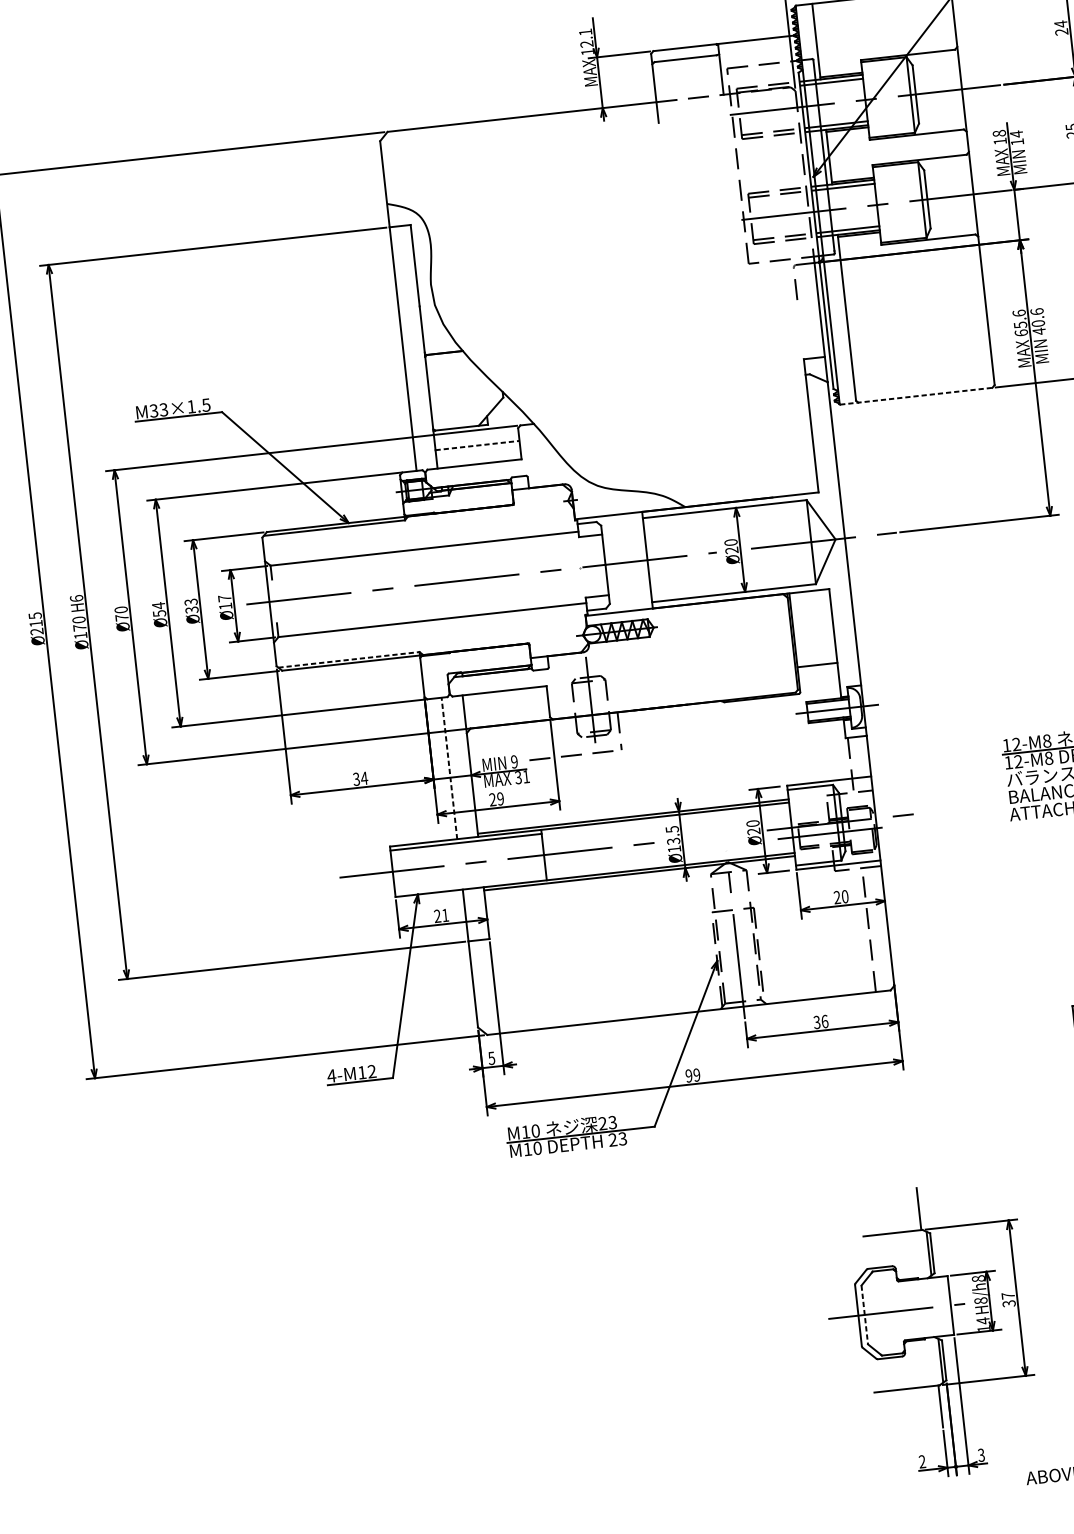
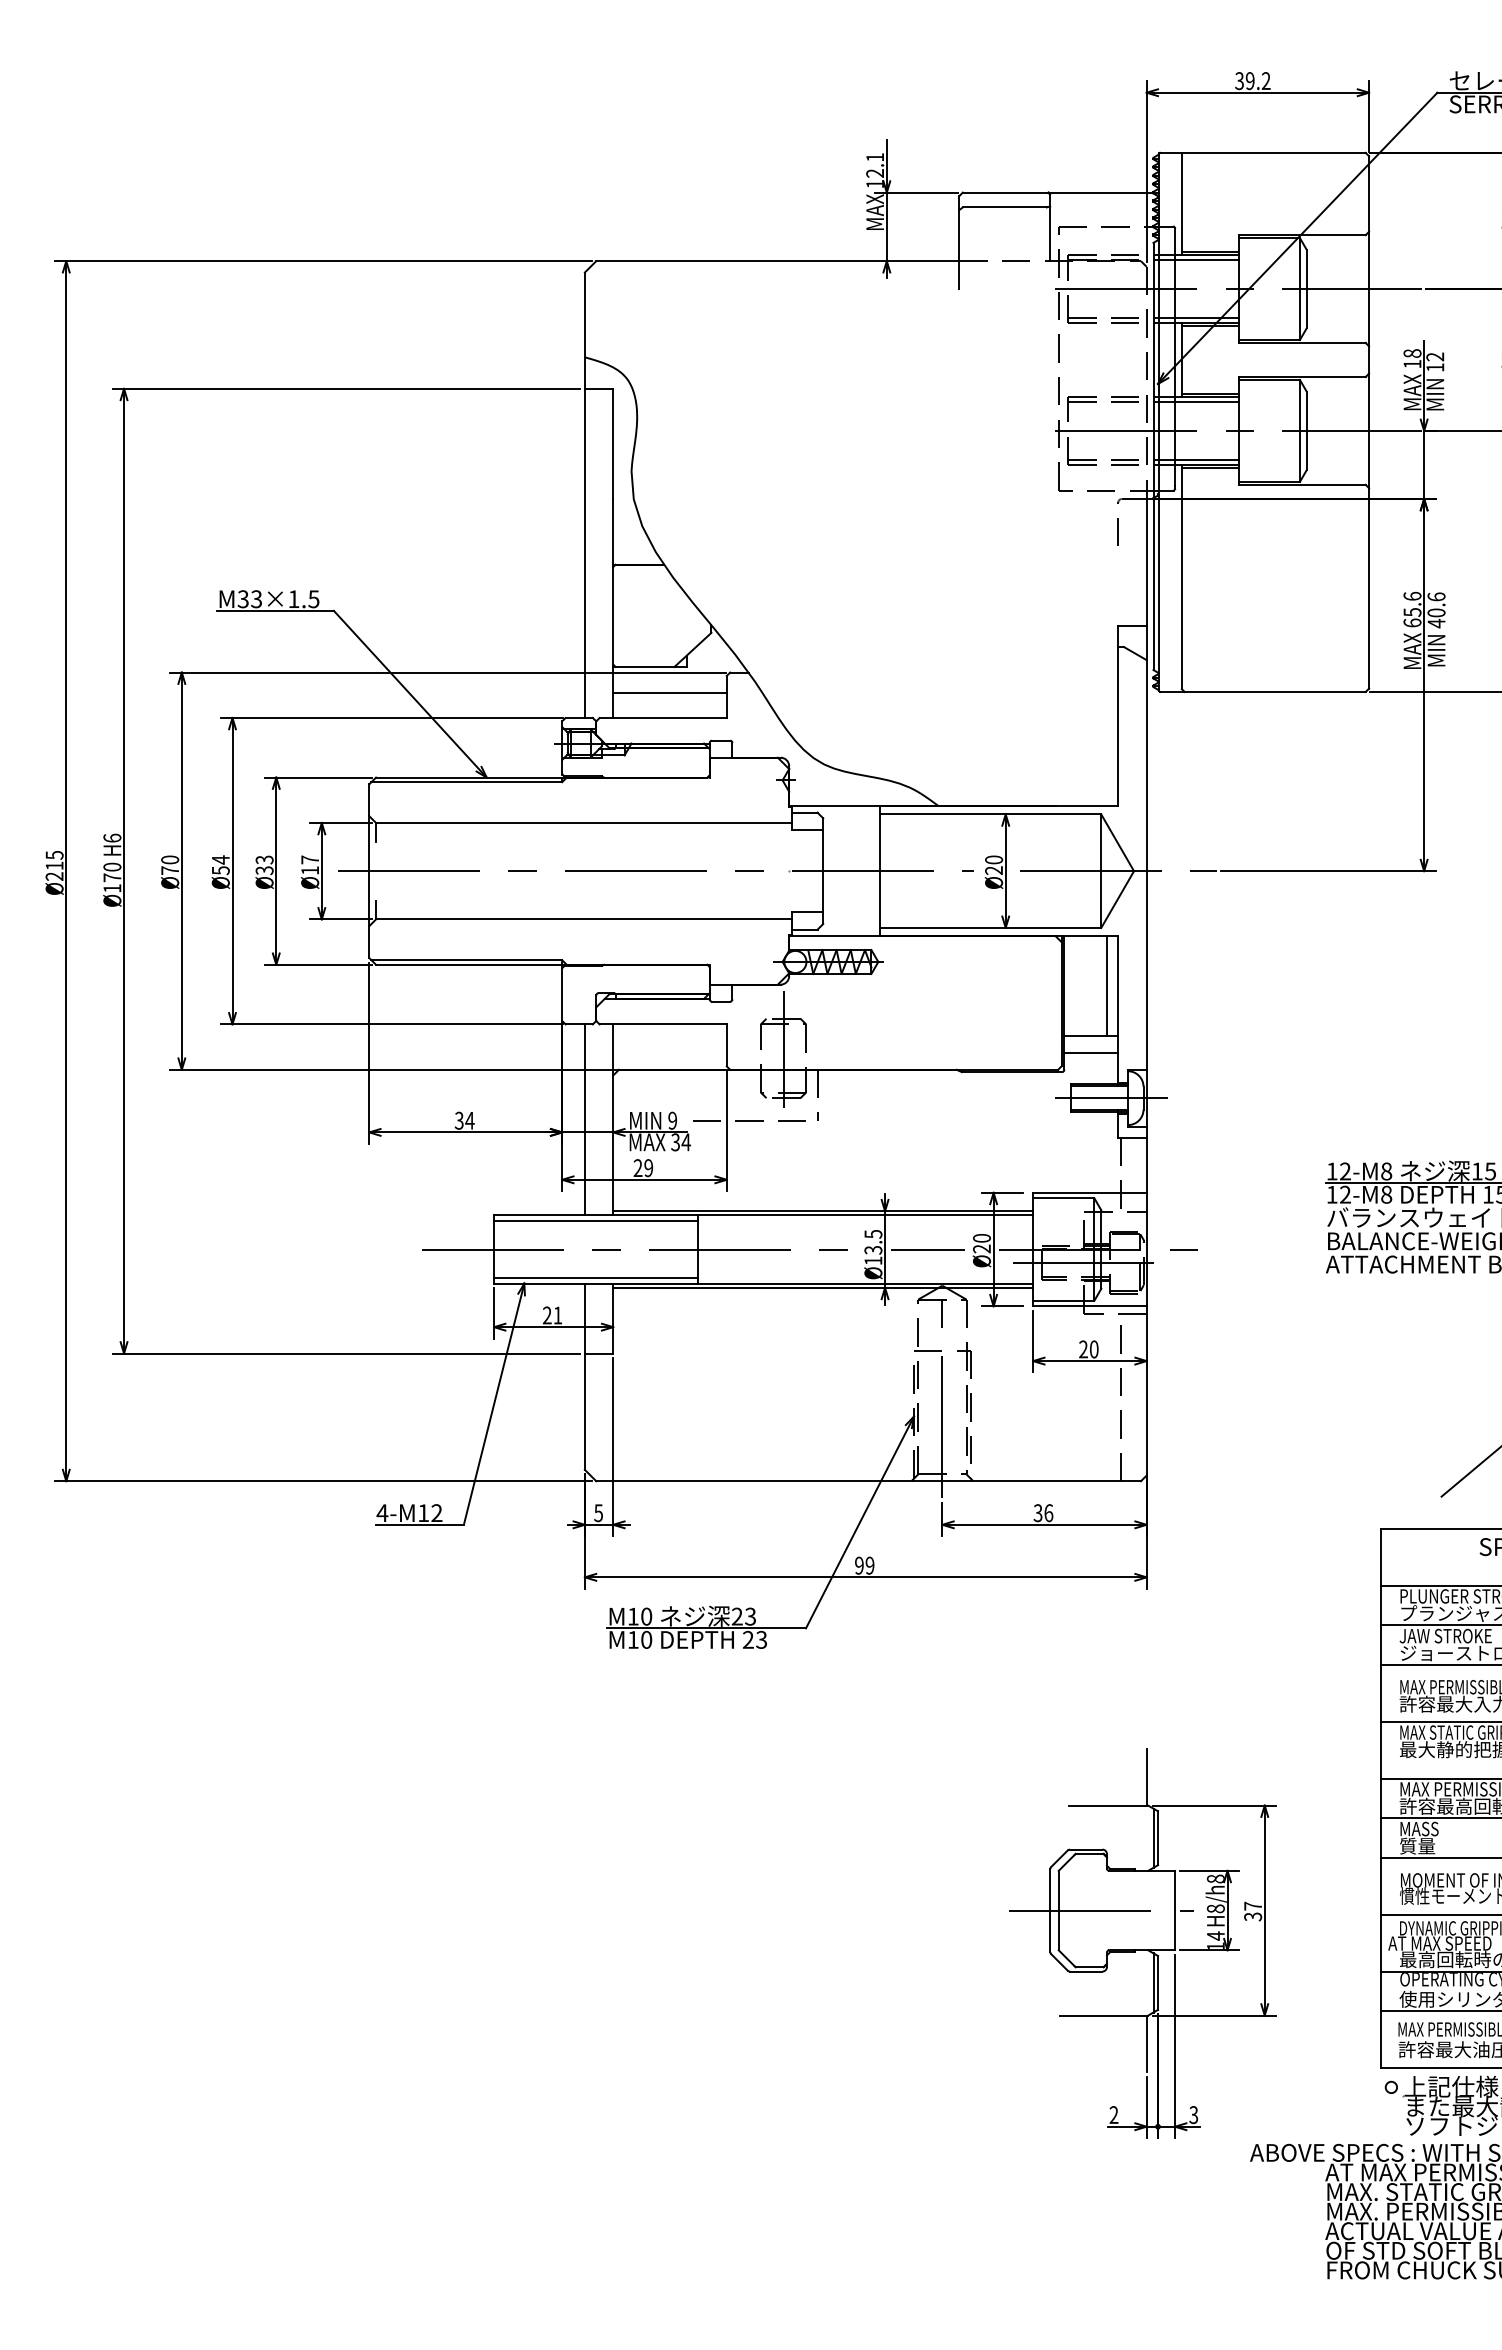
text: (1016, 133) -> (1435, 356), 14 -> 12
line: (915, 395) -> (1262, 691), dashed -> solid
line: (477, 445) -> (670, 693), dashed -> solid
line: (824, 627) -> (1106, 986), added
line: (349, 660) -> (467, 960), dashed -> solid
line: (818, 677) -> (1091, 1052), added
line: (449, 768) -> (584, 1119), dashed -> solid
text: (526, 776) -> (686, 1142), 31 -> 34
line: (713, 836) -> (927, 1249), added
line: (470, 884) -> (596, 1278), added
line: (864, 1314) -> (1058, 1910), dashed -> solid

